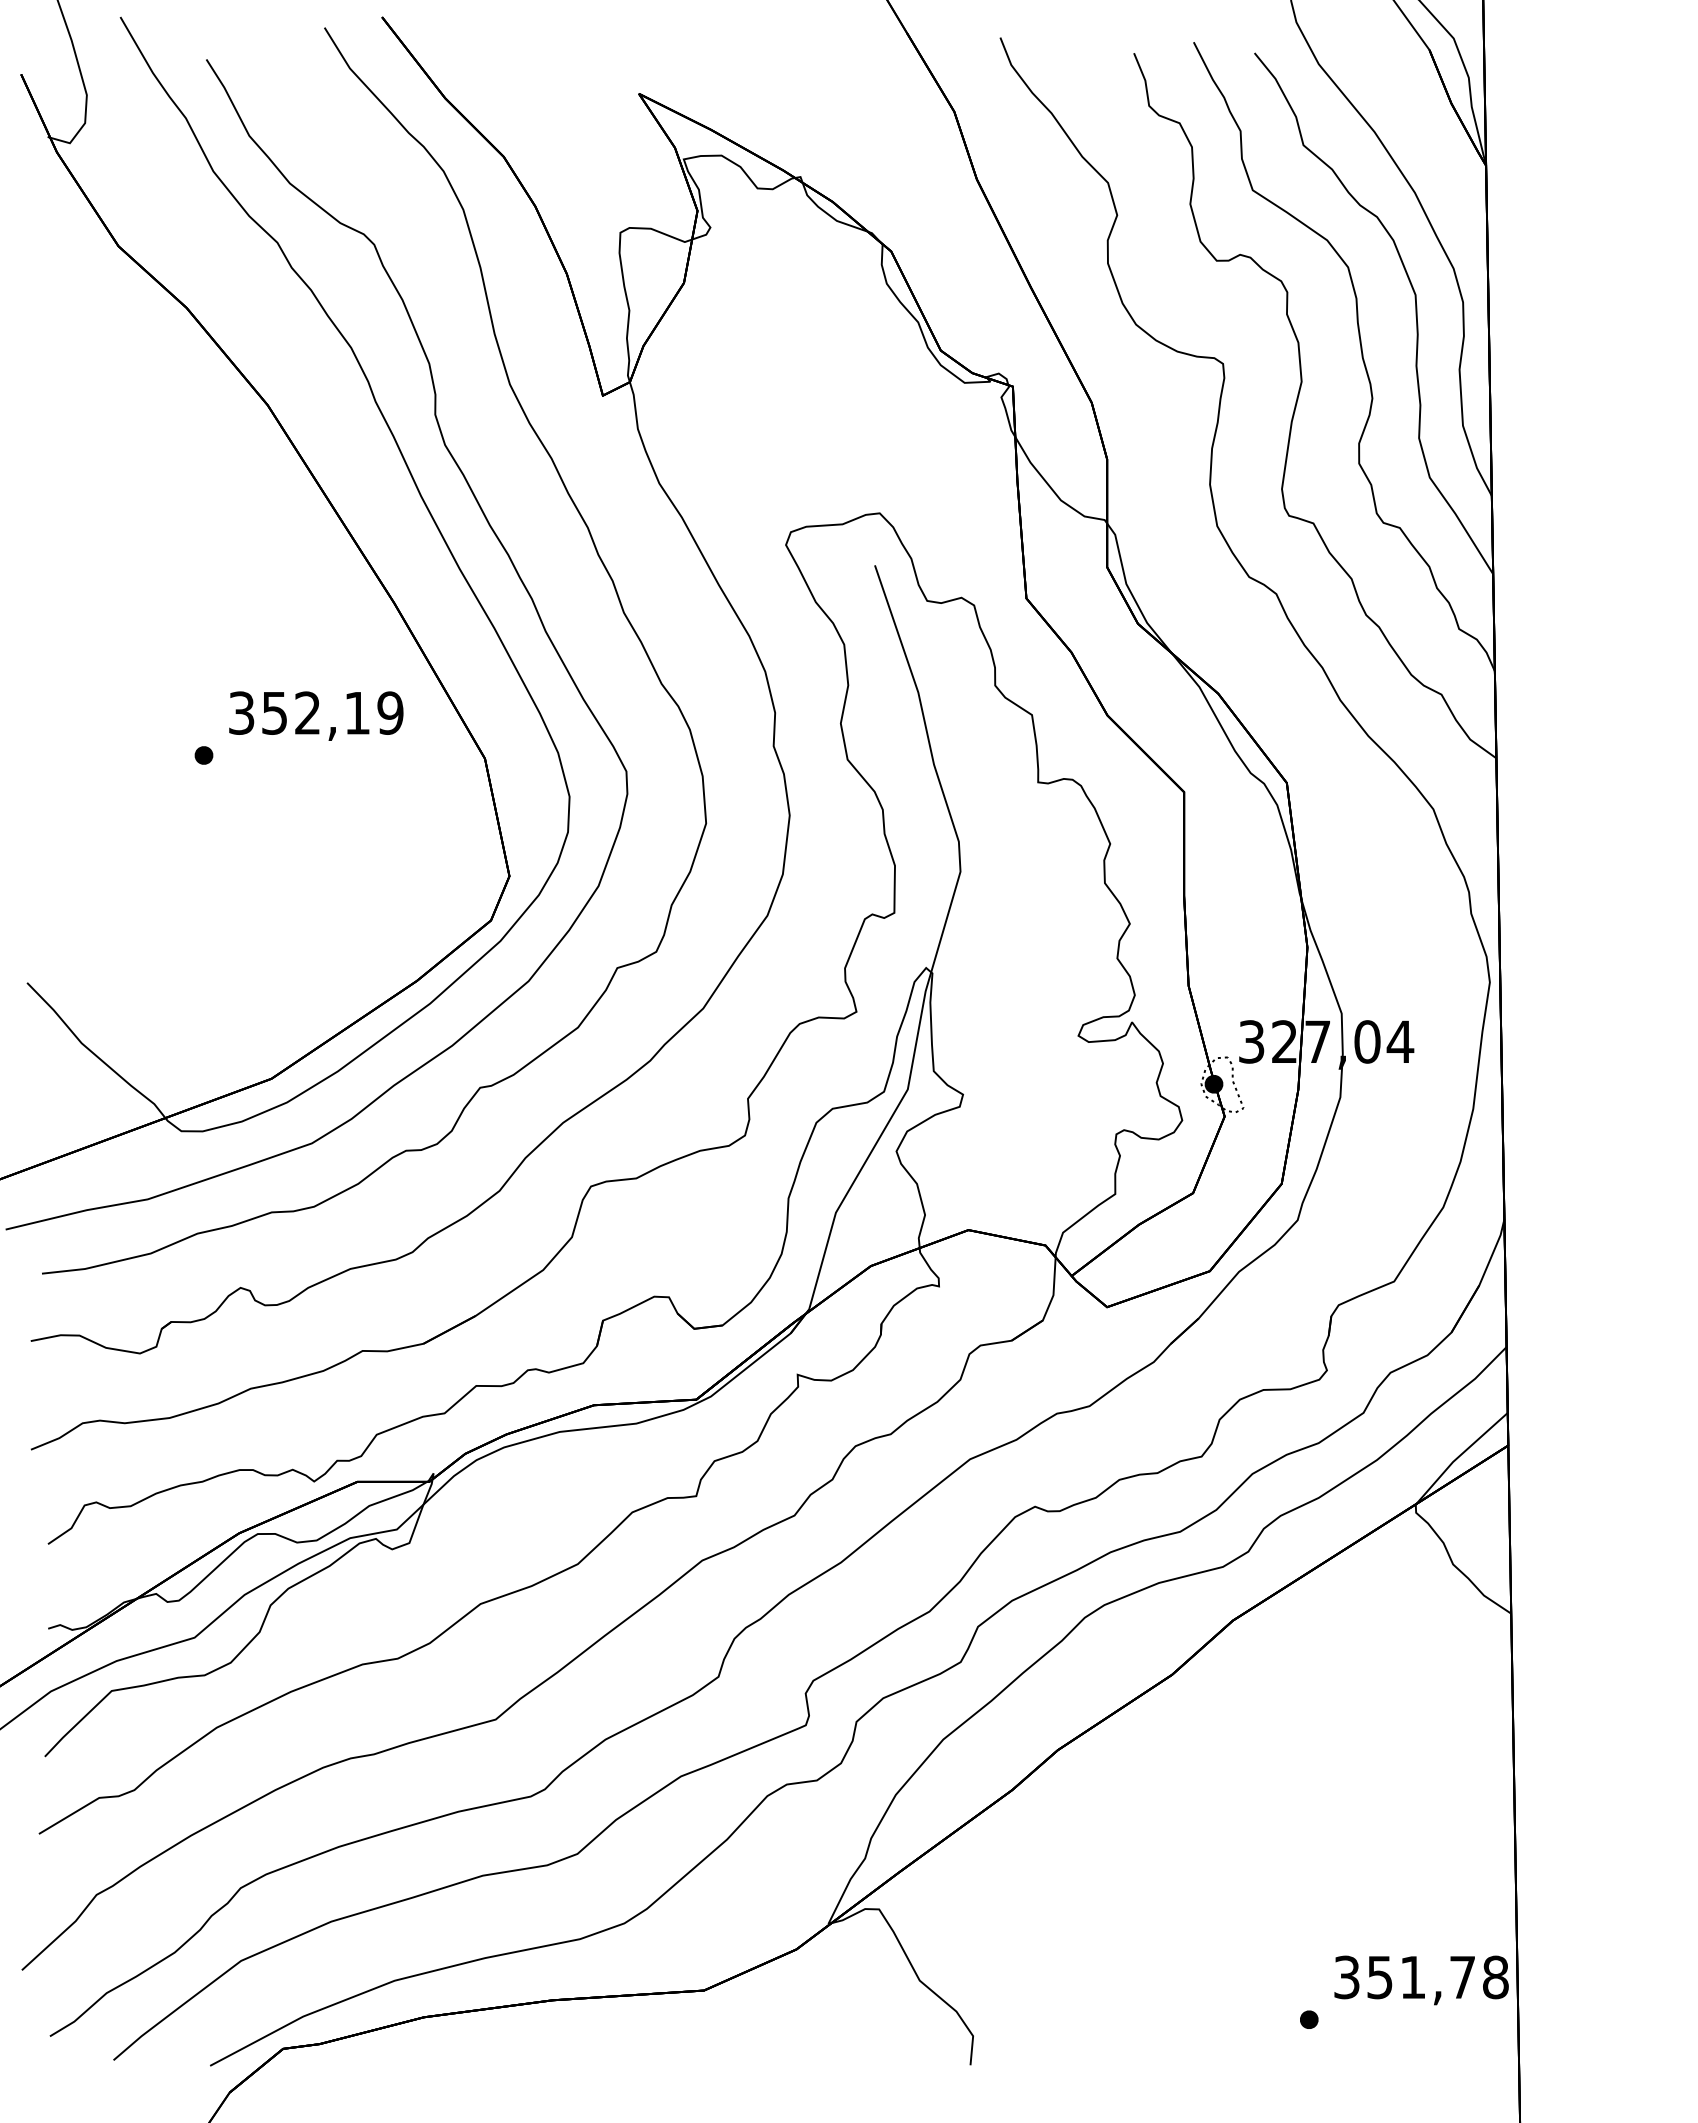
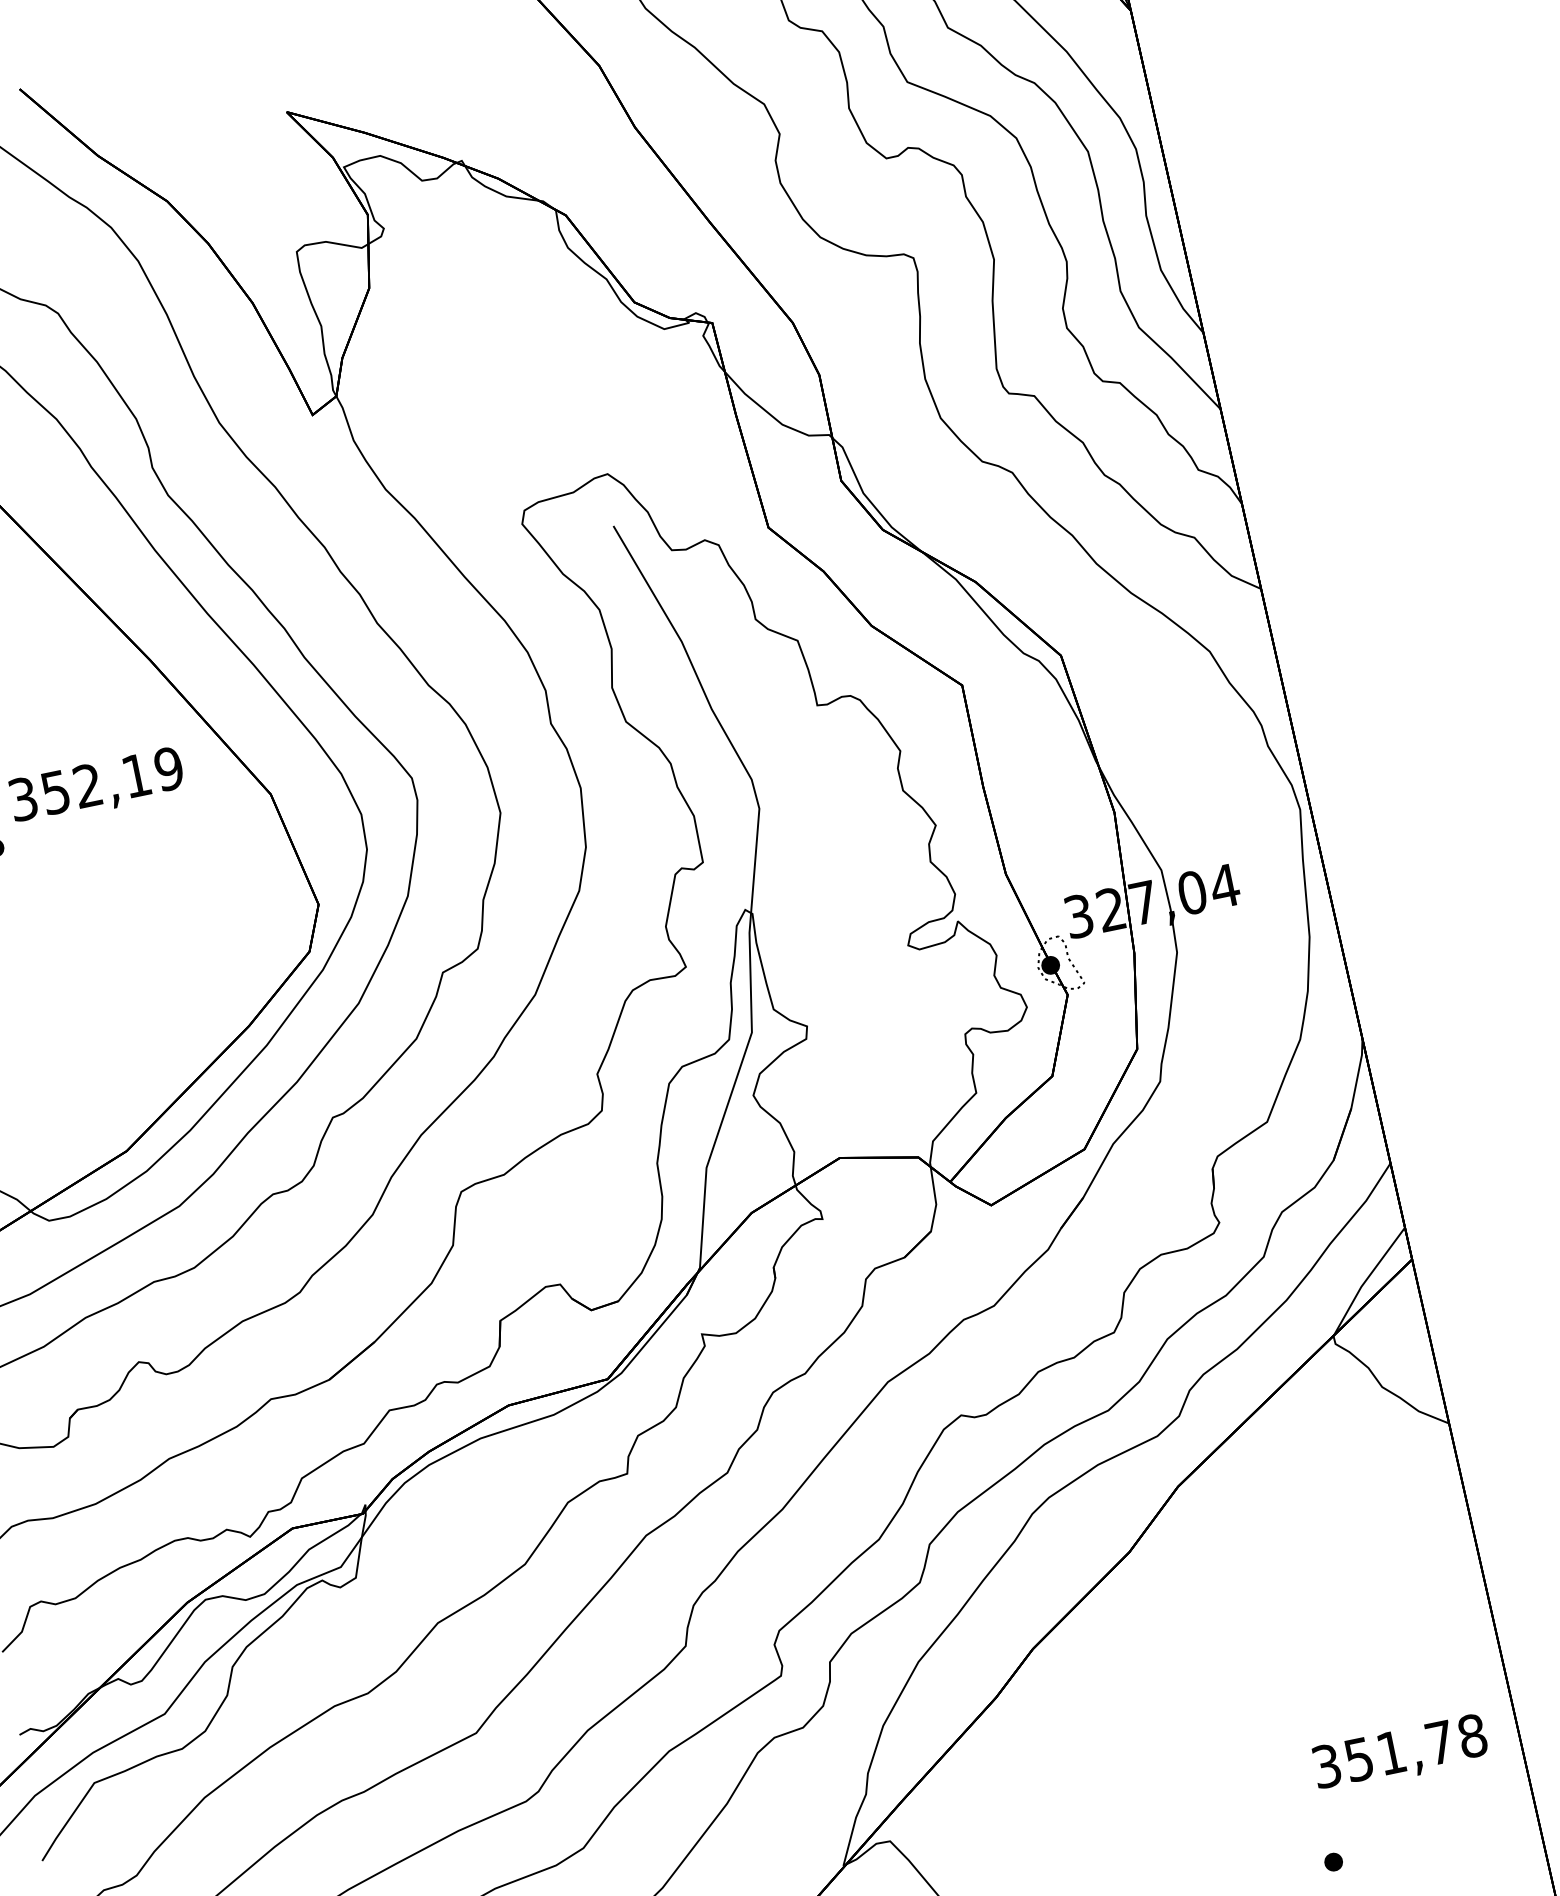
text: (1421, 1980) -> (1400, 1754), moved

